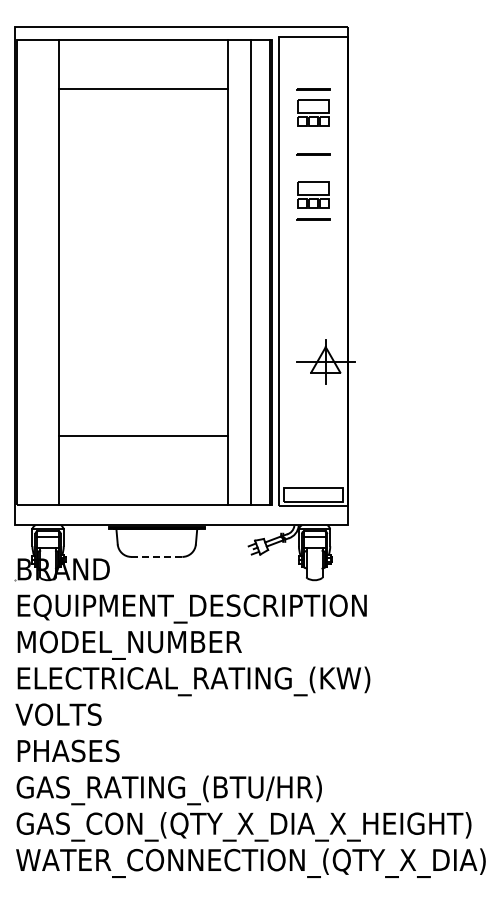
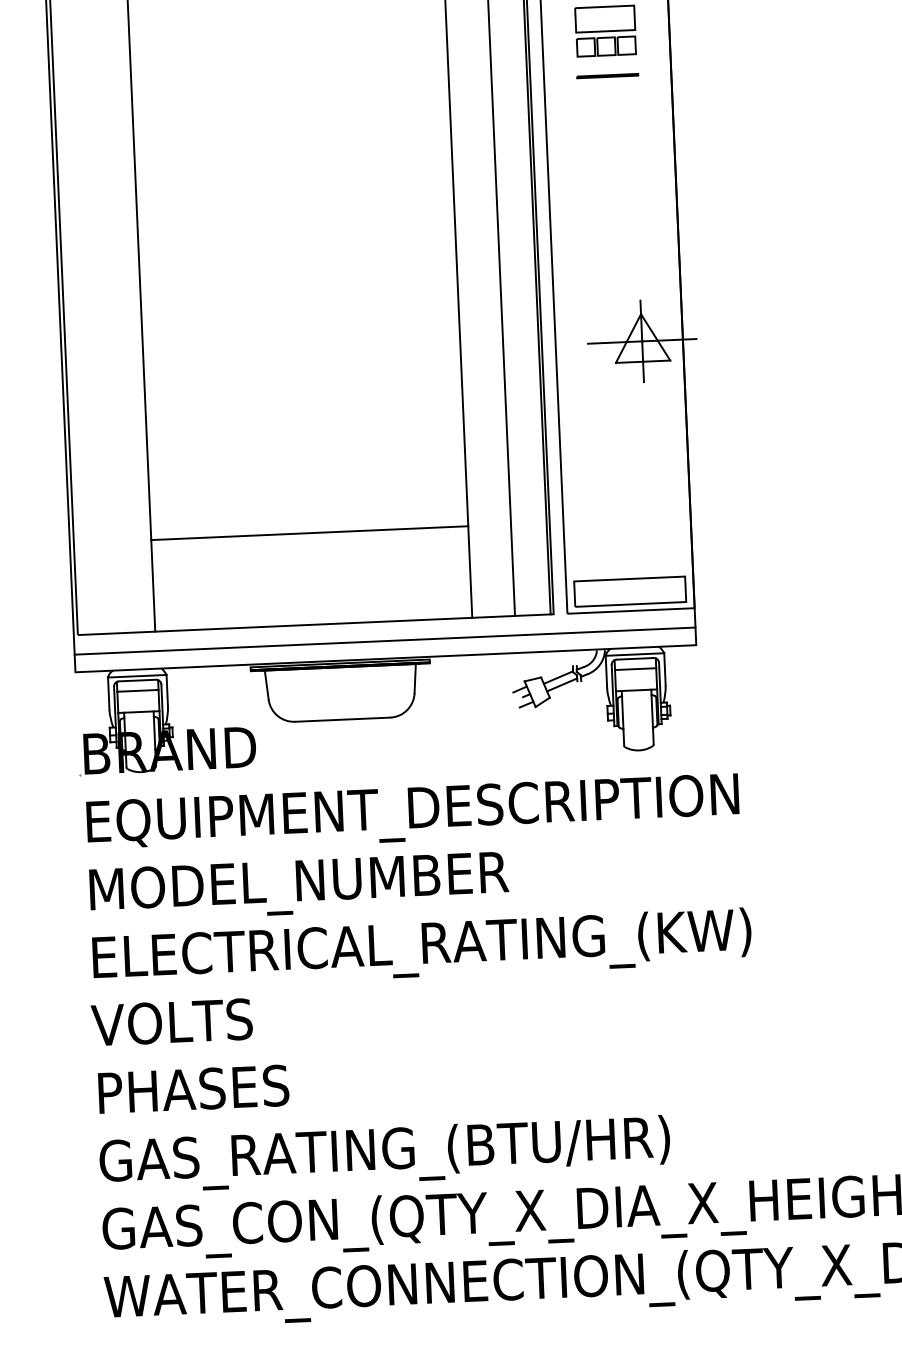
line: (143, 436) -> (309, 533), moved
line: (181, 515) -> (385, 640), added
line: (157, 556) -> (343, 718), dashed -> solid

